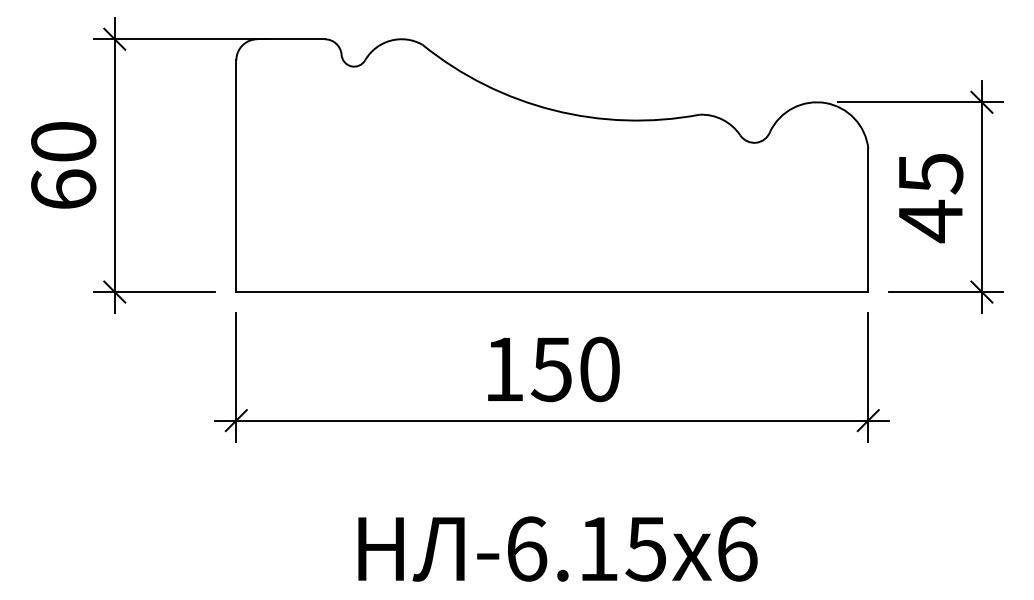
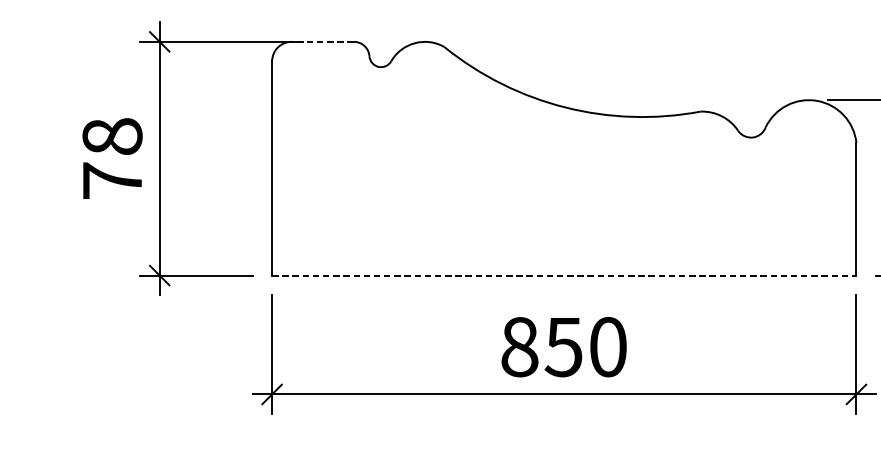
line: (291, 39) -> (323, 42), solid -> dashed
text: (63, 165) -> (112, 158), 60 -> 78
line: (552, 292) -> (564, 276), solid -> dashed
text: (504, 369) -> (520, 347), 150 -> 850

